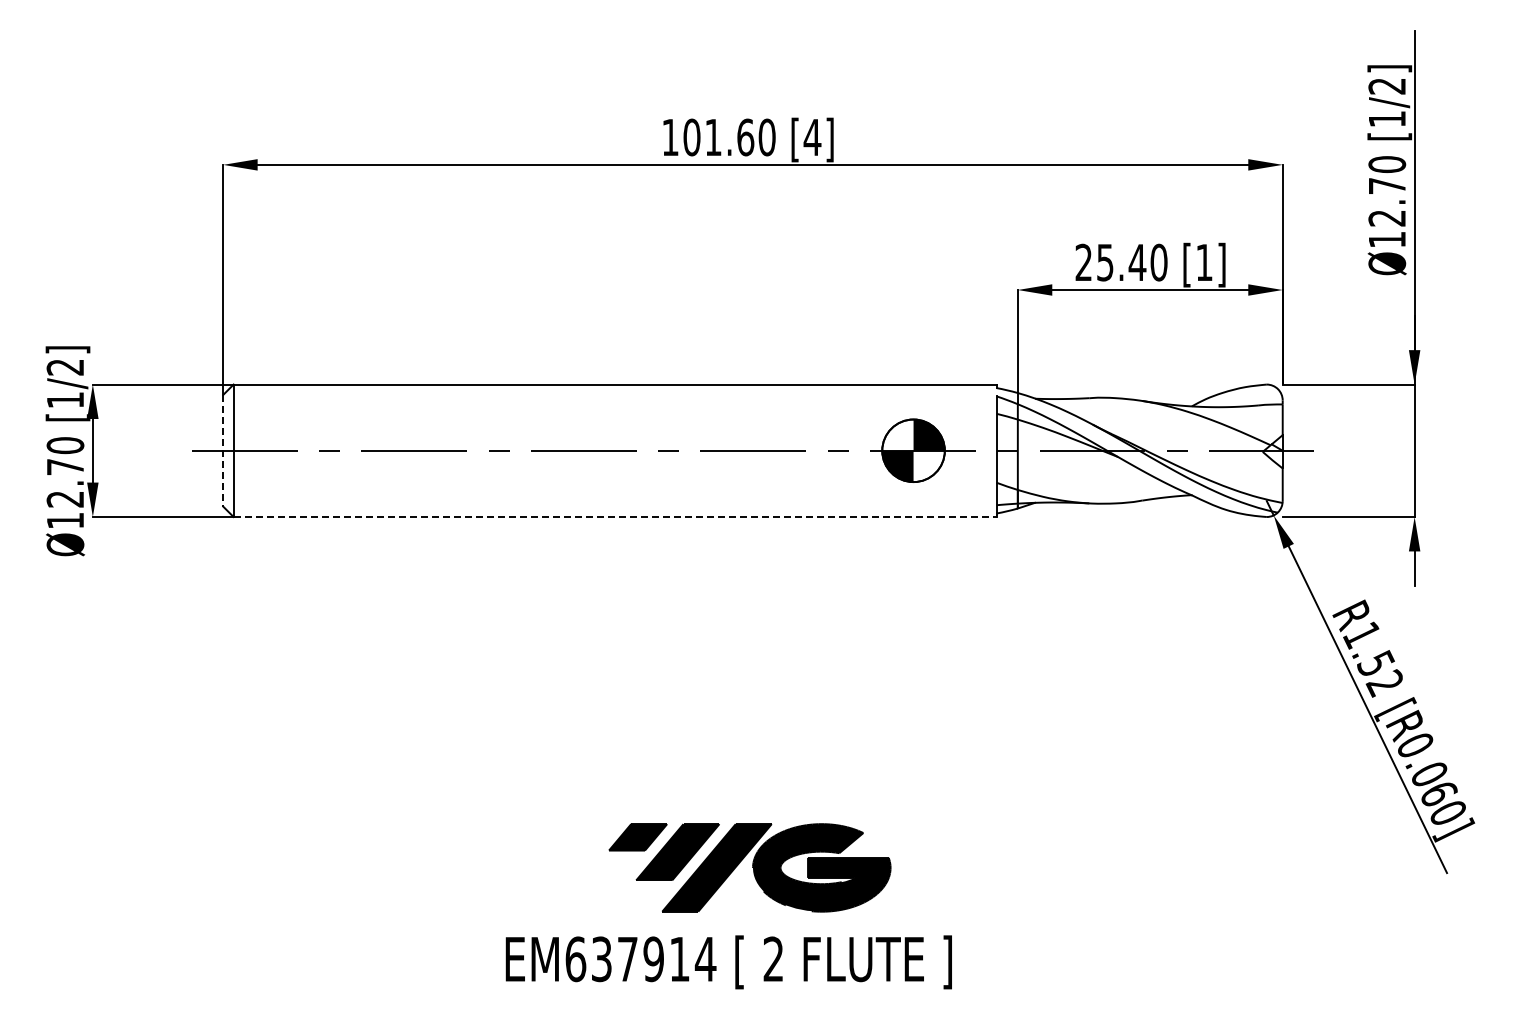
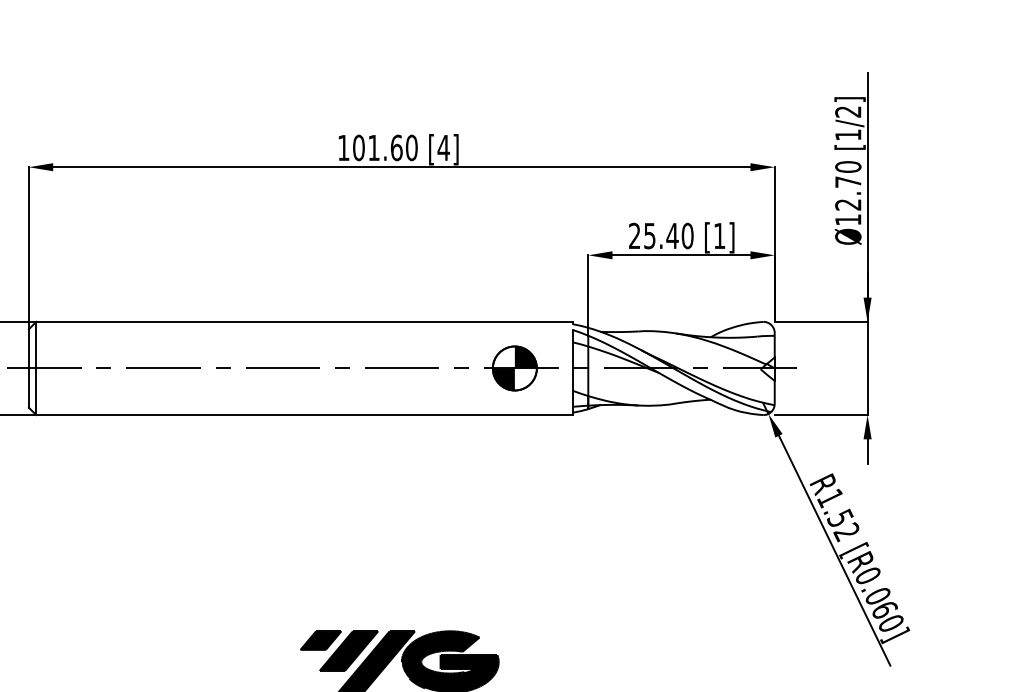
line: (223, 450) -> (29, 368), dashed -> solid
line: (615, 517) -> (305, 415), dashed -> solid

